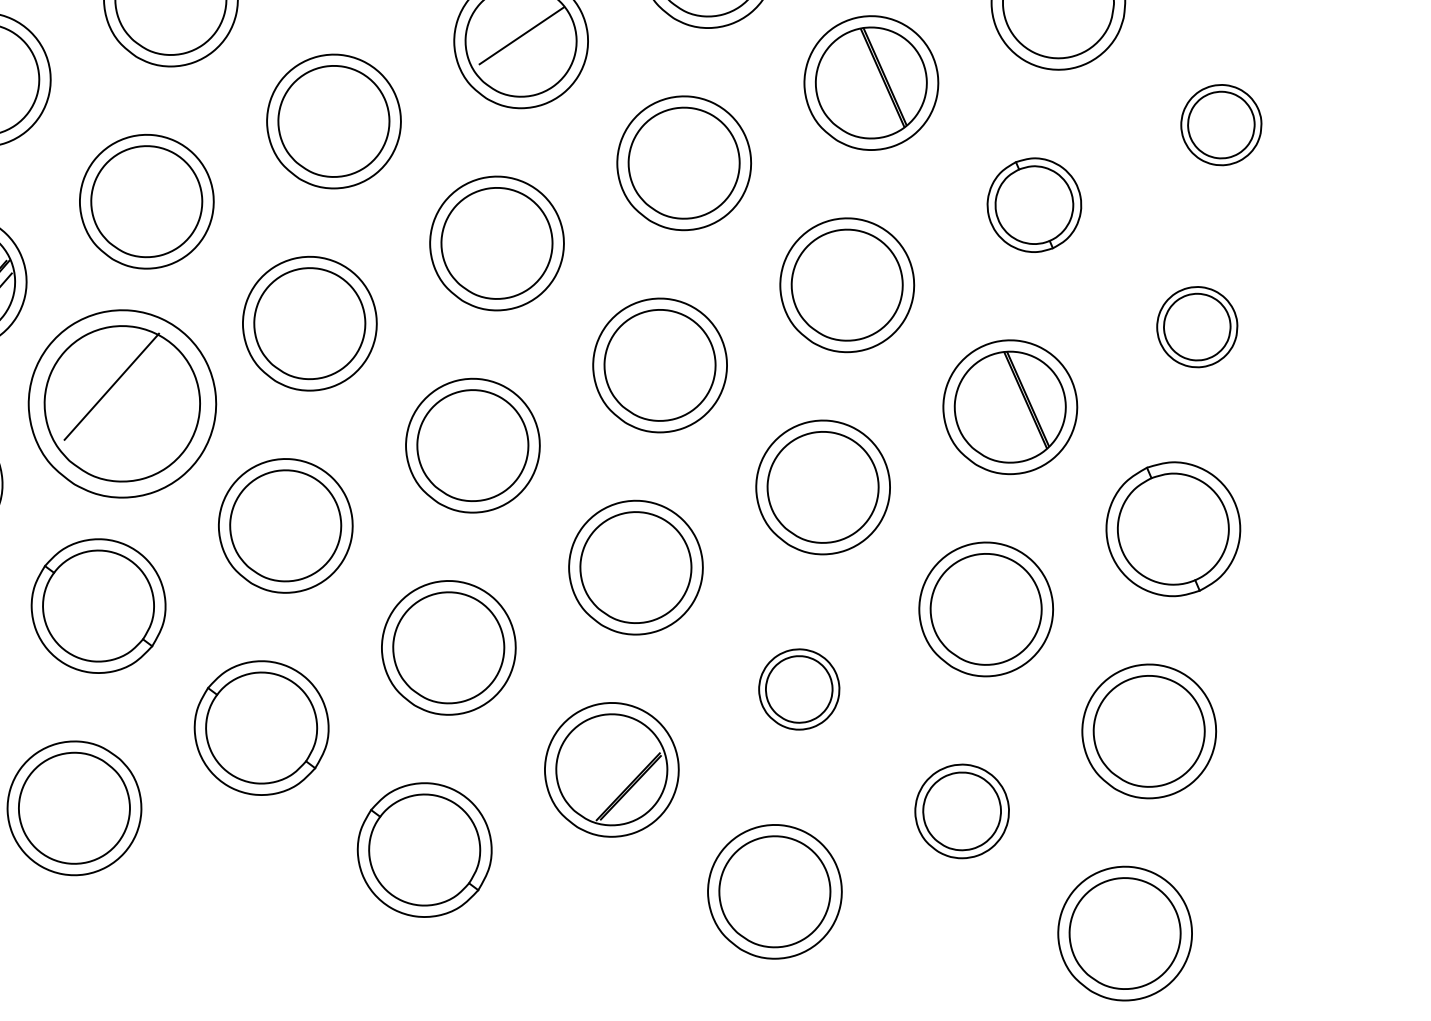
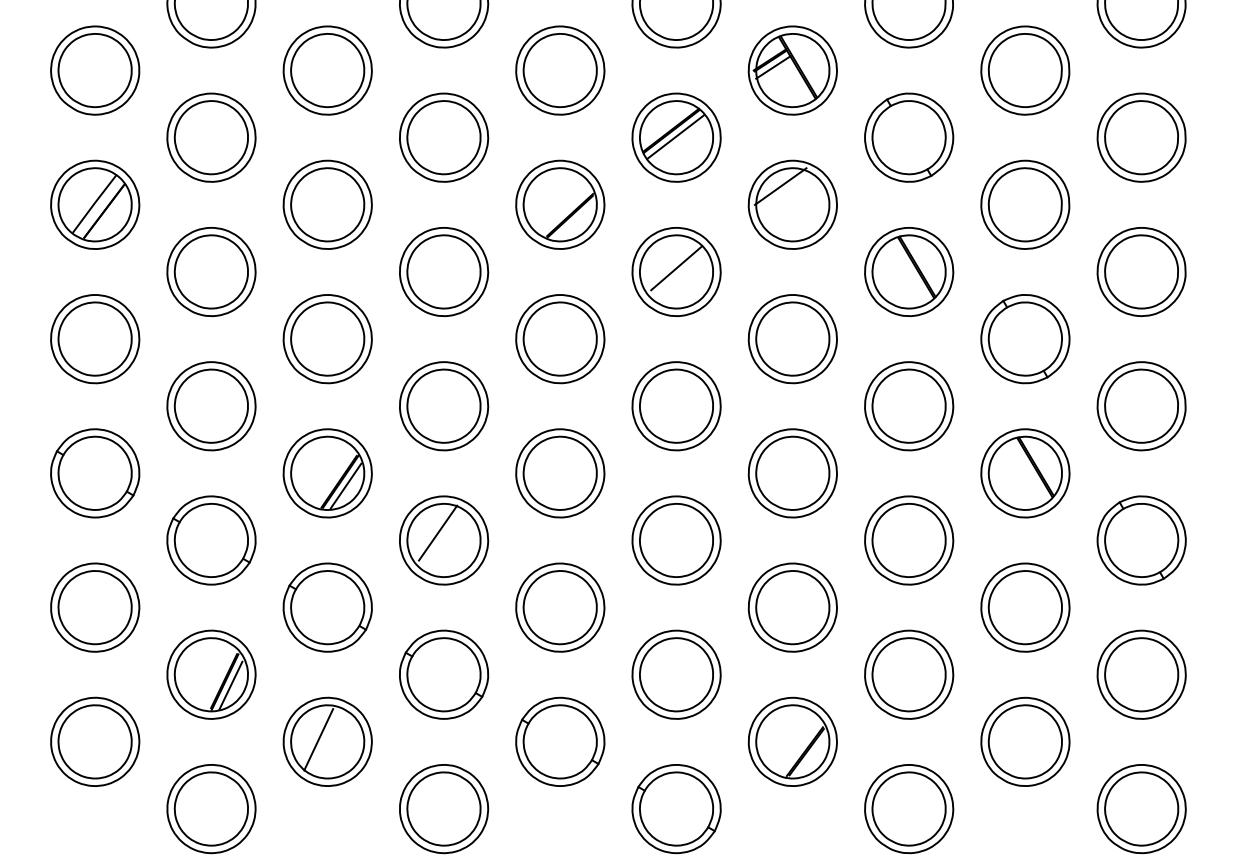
part: (1221, 125) -> (1141, 272), size x1.67
part: (1034, 205) -> (1025, 339), size x1.43
part: (1197, 327) -> (1141, 406), size x1.67
part: (123, 403) -> (444, 540), size x0.71
part: (799, 689) -> (909, 674), size x1.67
part: (962, 811) -> (1025, 741), size x1.43

